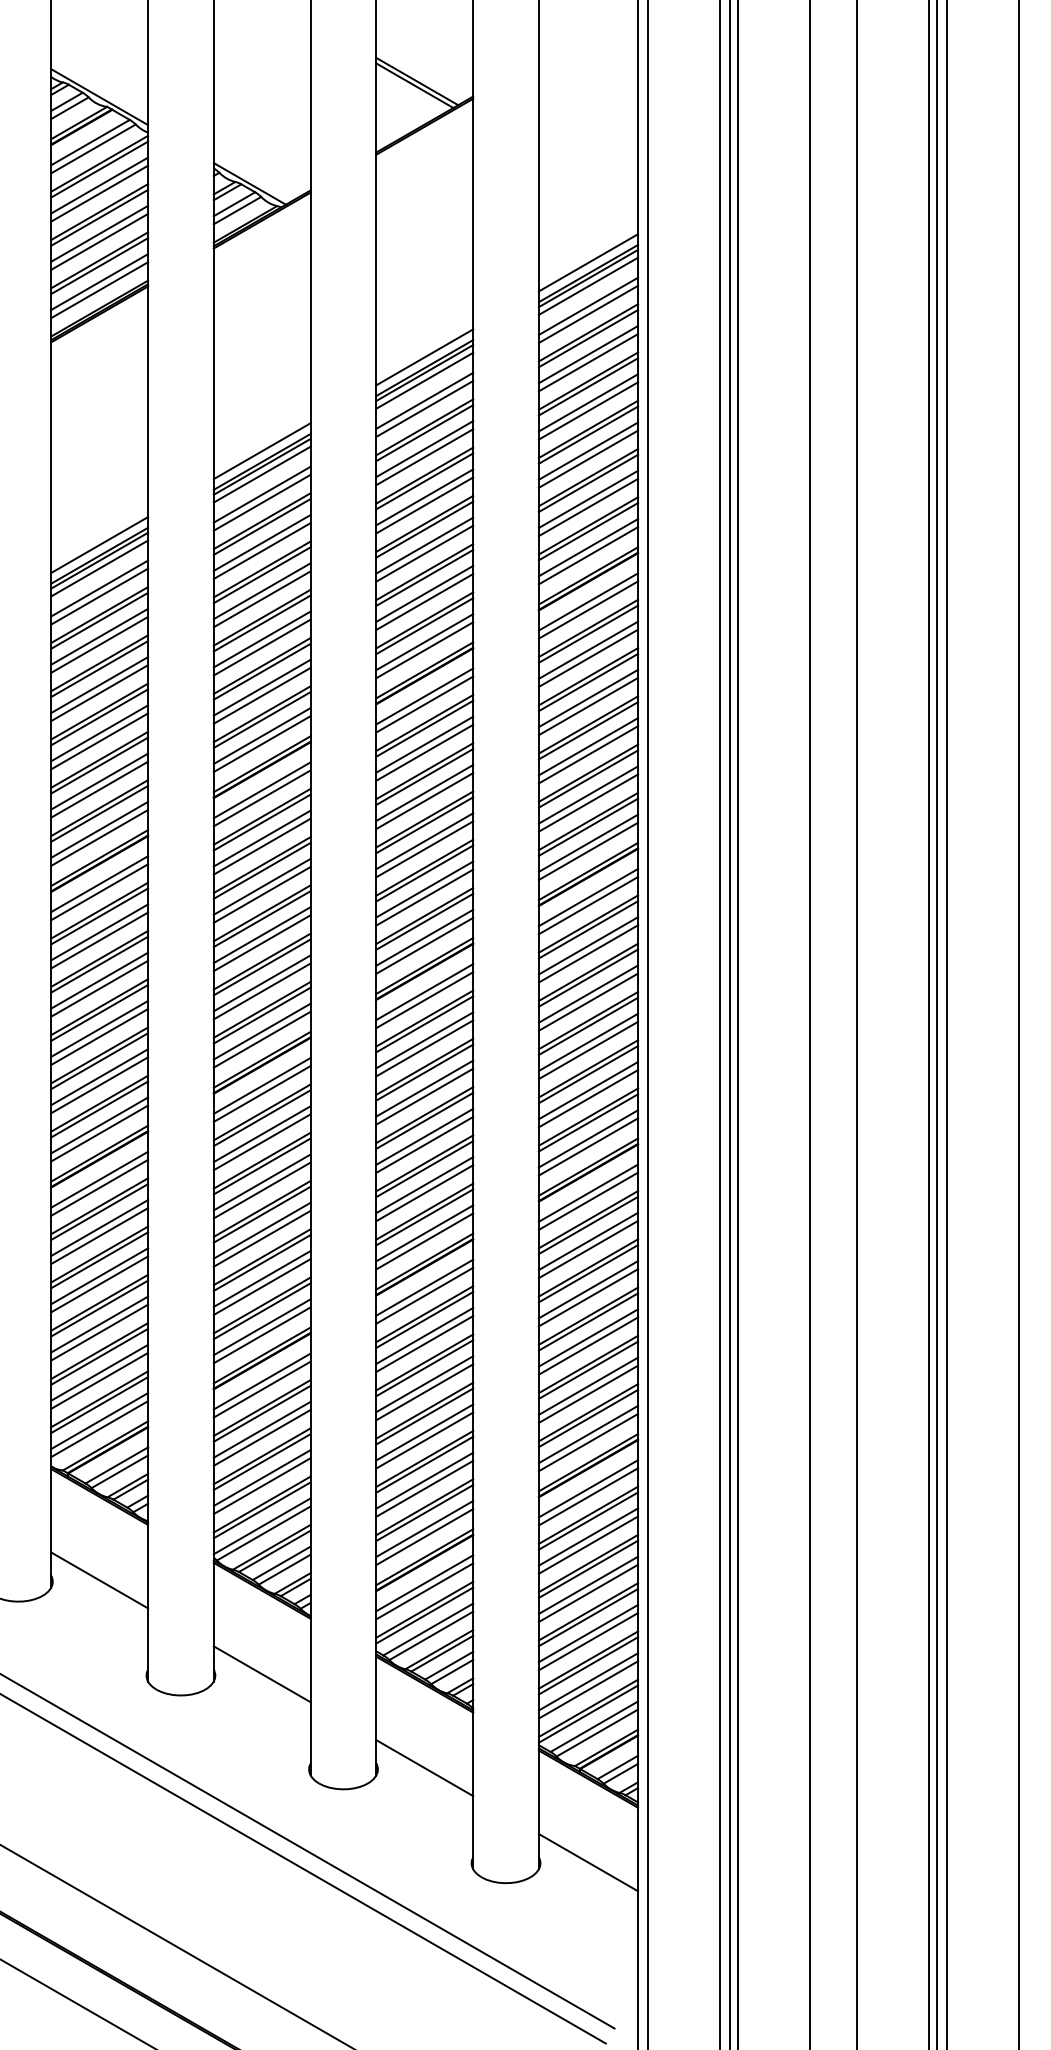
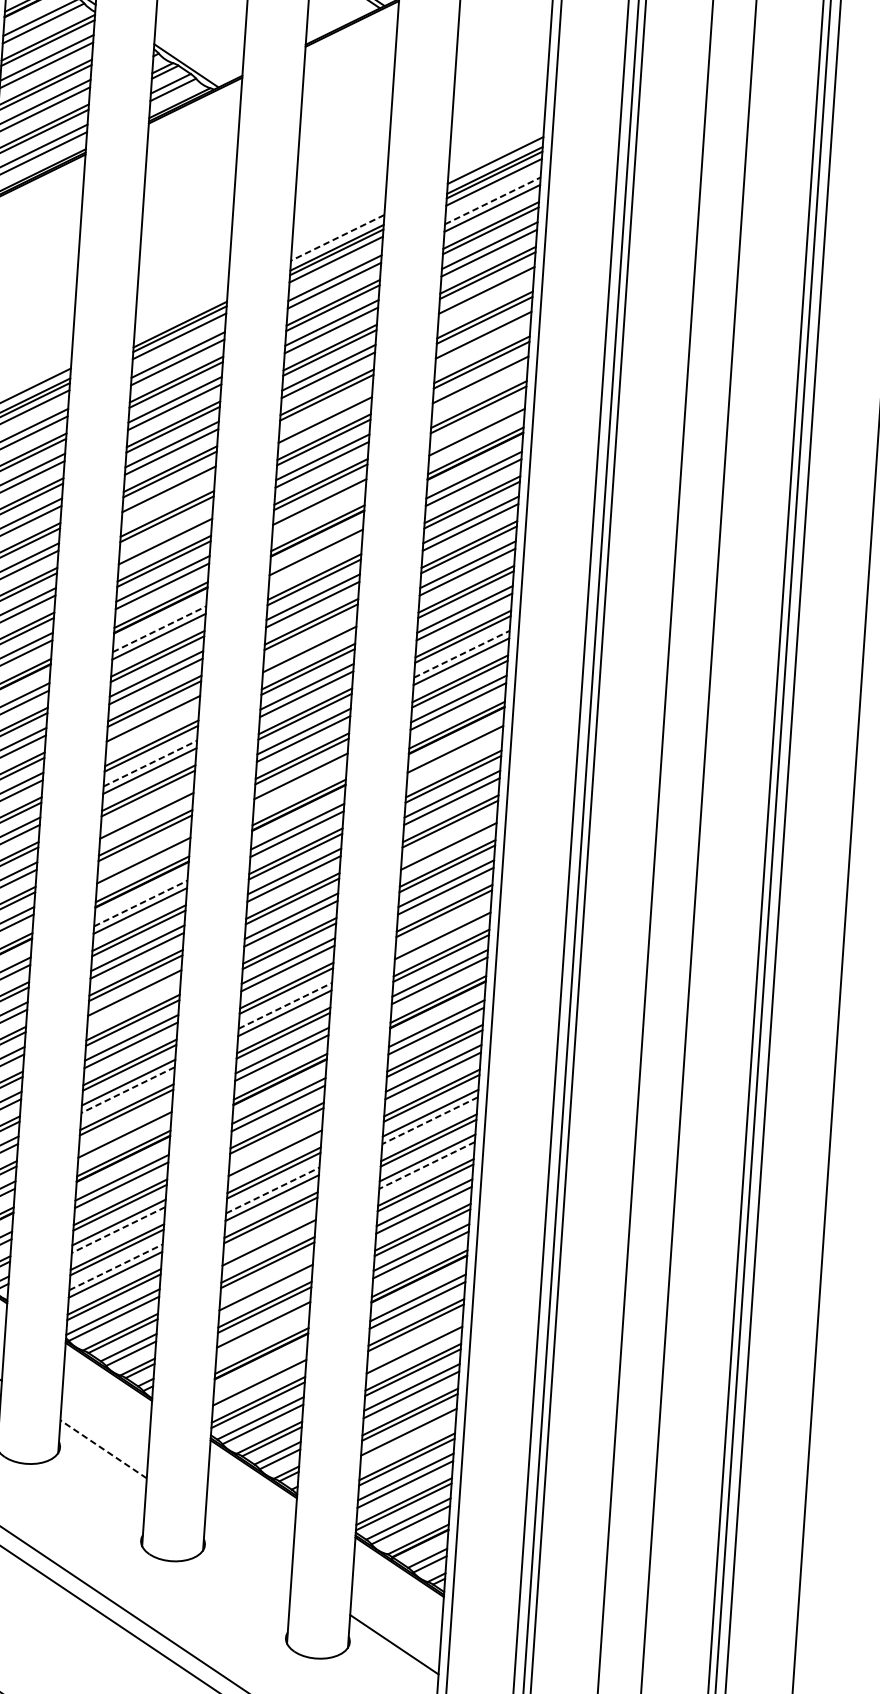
line: (588, 306) -> (492, 201), solid -> dashed
line: (424, 357) -> (337, 237), solid -> dashed
line: (588, 410) -> (486, 297), removed
line: (261, 451) -> (180, 314), removed
line: (588, 458) -> (483, 342), removed
line: (588, 507) -> (480, 387), removed
line: (424, 545) -> (325, 412), removed
line: (588, 547) -> (477, 424), removed
line: (261, 647) -> (167, 496), removed
line: (424, 650) -> (318, 509), removed
line: (261, 687) -> (165, 533), removed
line: (424, 704) -> (315, 559), removed
line: (262, 790) -> (159, 629), solid -> dashed
line: (424, 792) -> (309, 641), removed
line: (588, 794) -> (461, 653), solid -> dashed
line: (261, 894) -> (152, 725), removed
line: (588, 905) -> (454, 756), removed
line: (262, 935) -> (150, 763), solid -> dashed
line: (424, 945) -> (300, 783), removed
line: (261, 983) -> (146, 808), removed
line: (588, 993) -> (449, 838), removed
line: (261, 1031) -> (143, 852), removed
line: (262, 1085) -> (141, 903), solid -> dashed
line: (588, 1090) -> (443, 928), removed
line: (424, 1185) -> (285, 1006), solid -> dashed
line: (261, 1190) -> (133, 1000), removed
line: (262, 1287) -> (128, 1090), solid -> dashed
line: (588, 1298) -> (430, 1121), solid -> dashed
line: (261, 1327) -> (124, 1127), removed
line: (424, 1335) -> (275, 1145), removed
line: (588, 1346) -> (427, 1165), solid -> dashed
line: (424, 1384) -> (272, 1190), solid -> dashed
line: (424, 1432) -> (269, 1235), removed
line: (262, 1437) -> (118, 1229), solid -> dashed
line: (262, 1478) -> (116, 1267), solid -> dashed
line: (424, 1480) -> (266, 1279), removed
line: (588, 1536) -> (415, 1342), removed
line: (424, 1537) -> (262, 1332), removed
line: (424, 1583) -> (259, 1375), removed
line: (588, 1641) -> (408, 1439), removed
line: (262, 1674) -> (103, 1449), solid -> dashed
line: (424, 1768) -> (248, 1547), removed

